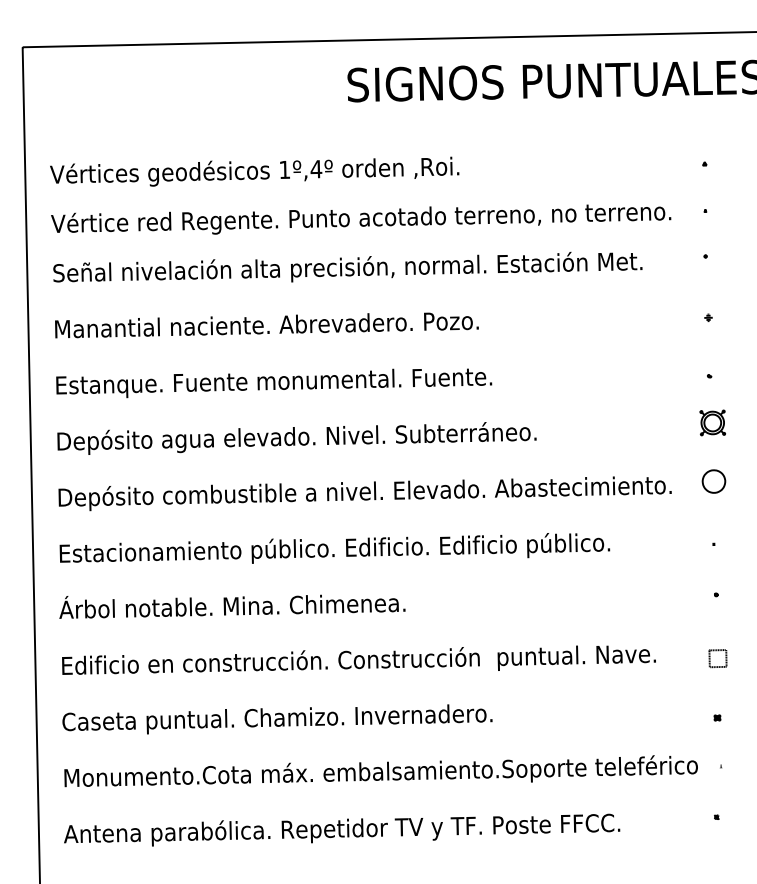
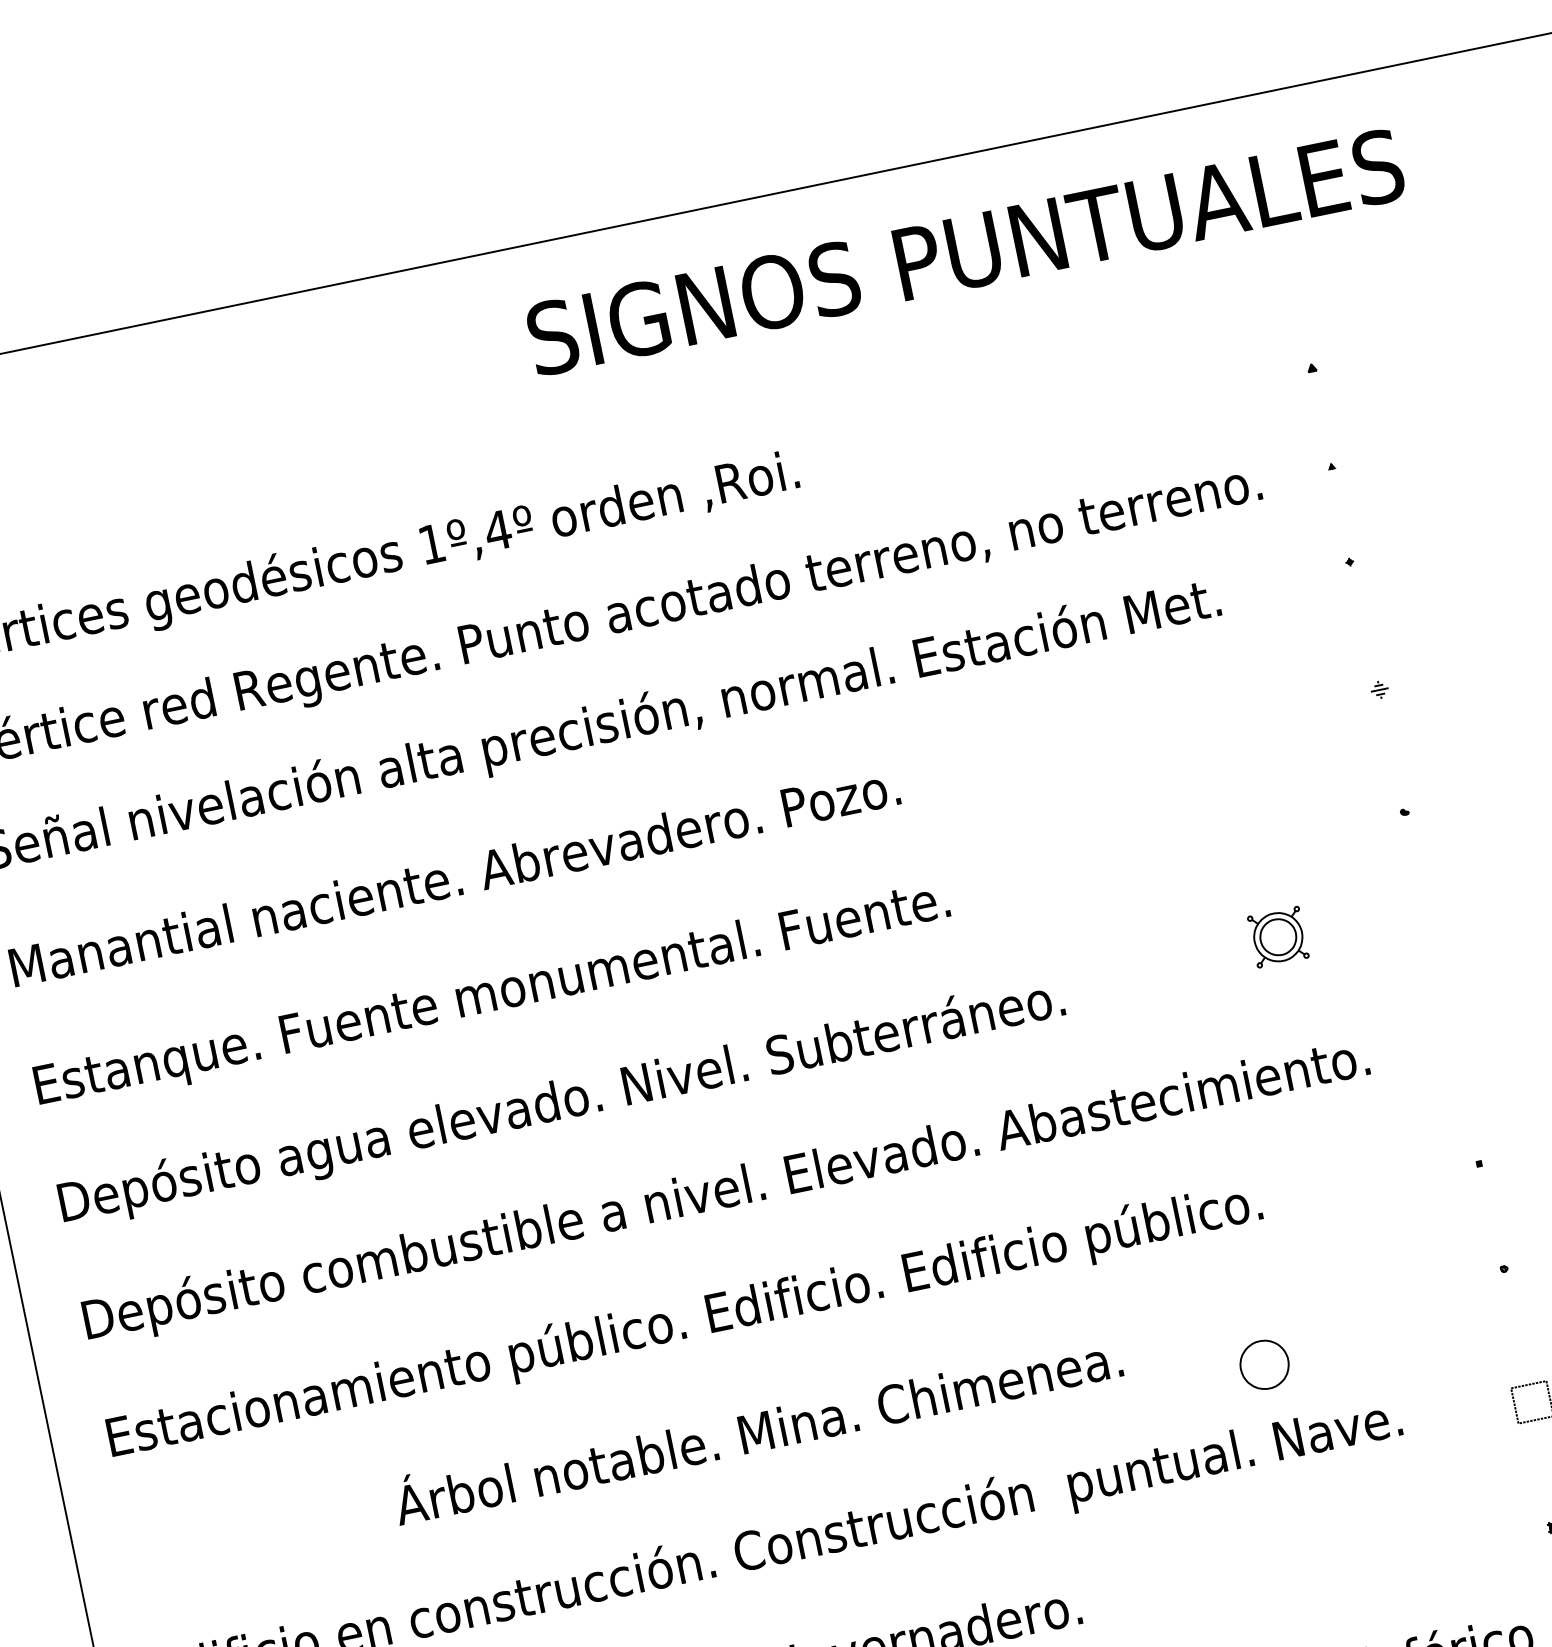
part: (712, 422) -> (1277, 936), moved
part: (713, 481) -> (1263, 1364), moved
text: (232, 606) -> (758, 1432), moved

